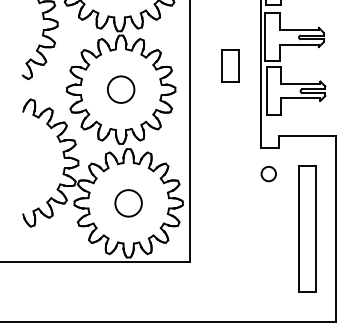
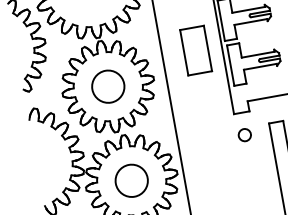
part: (229, 65) -> (195, 49), size x1.67
circle: (120, 89) -> (107, 86), size x1.43
circle: (128, 203) -> (131, 181), size x1.43

